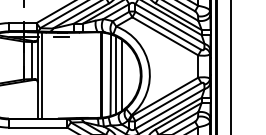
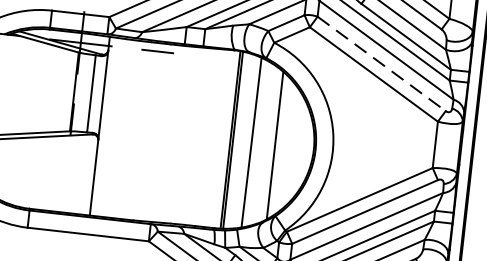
line: (168, 31) -> (381, 65), solid -> dashed
line: (42, 75) -> (109, 127), removed
line: (116, 75) -> (263, 144), removed

